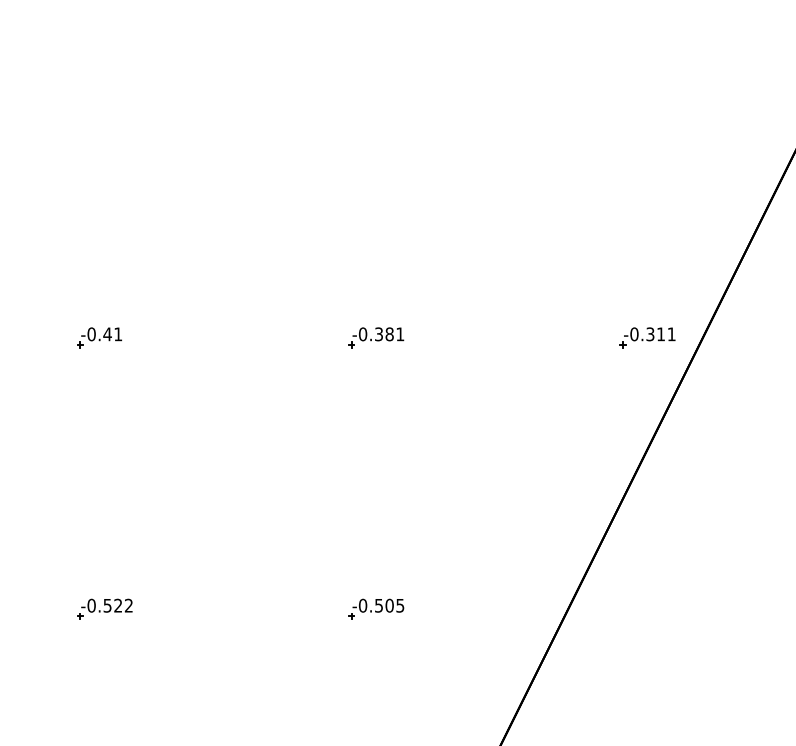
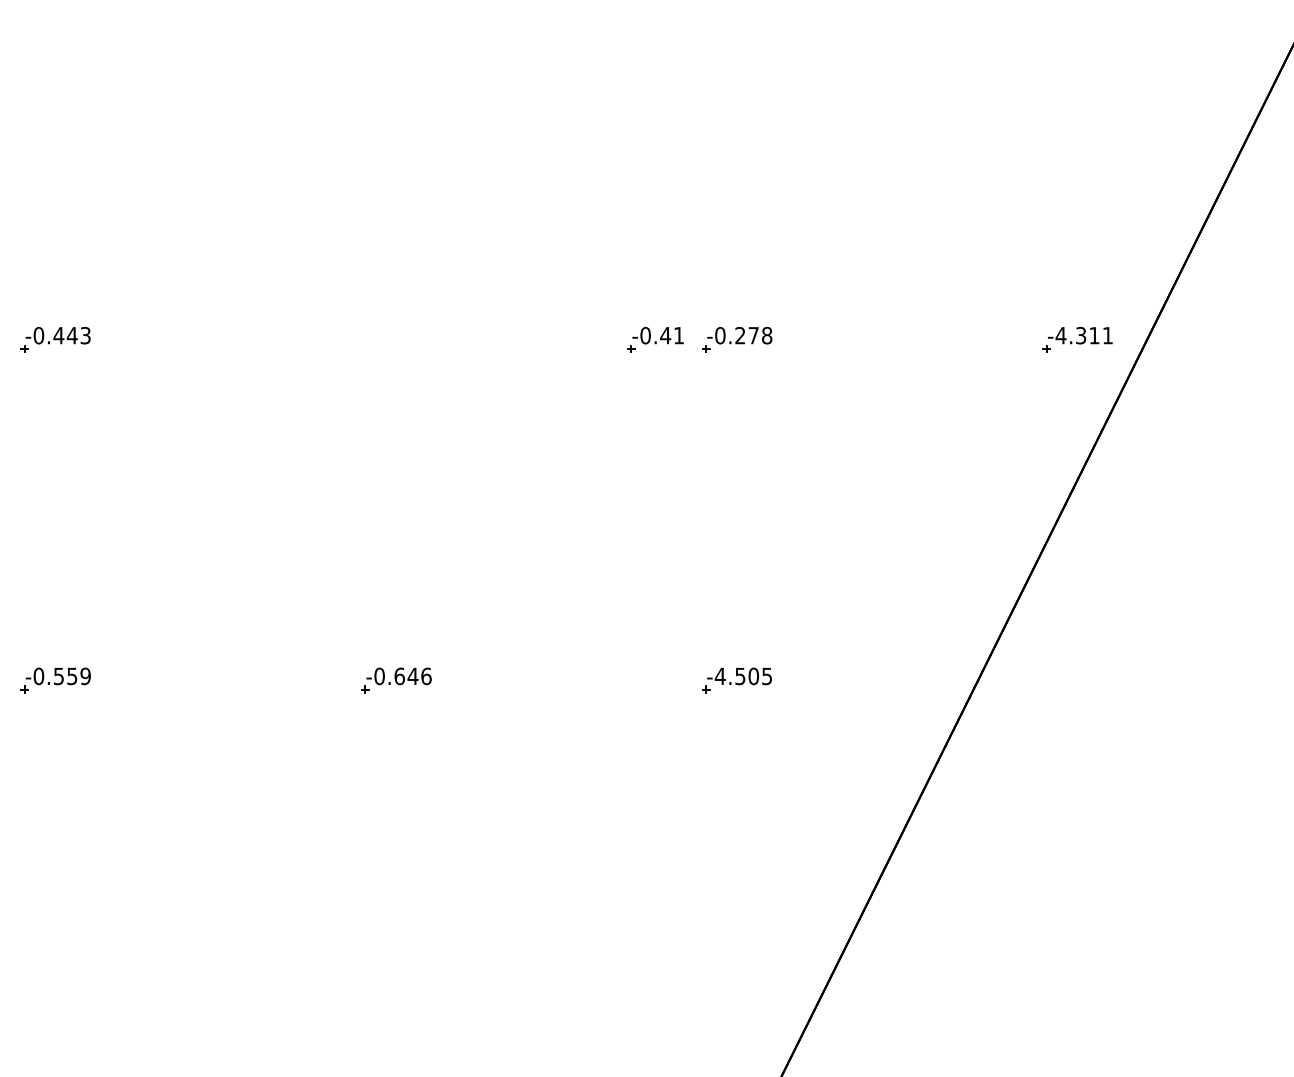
text: (389, 334) -> (753, 335), -0.381 -> -0.278
text: (633, 334) -> (1060, 335), -0.311 -> -4.311
part: (99, 337) -> (655, 339), moved
text: (117, 605) -> (412, 676), -0.522 -> -0.646
text: (362, 605) -> (719, 676), -0.505 -> -4.505

